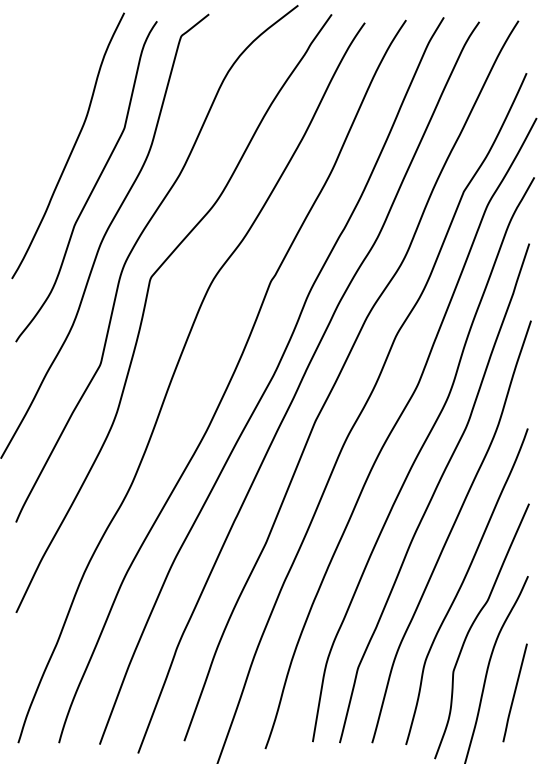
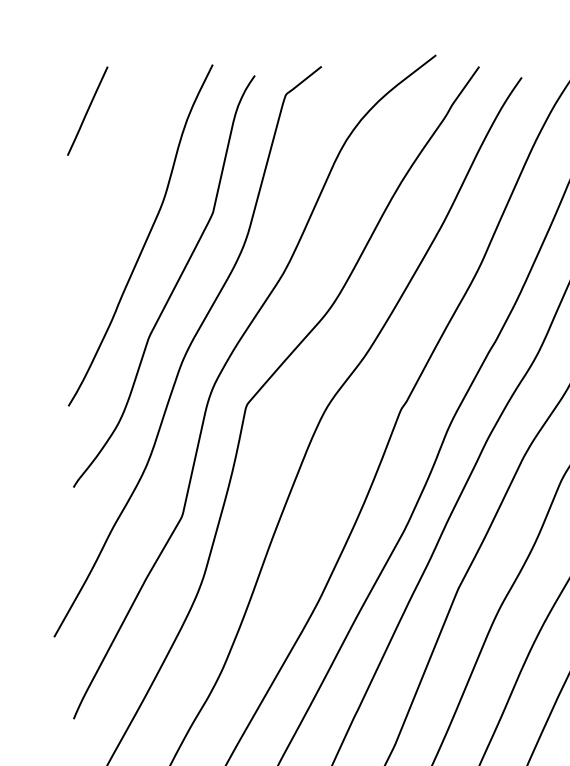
line: (26, 48) -> (87, 110), added

